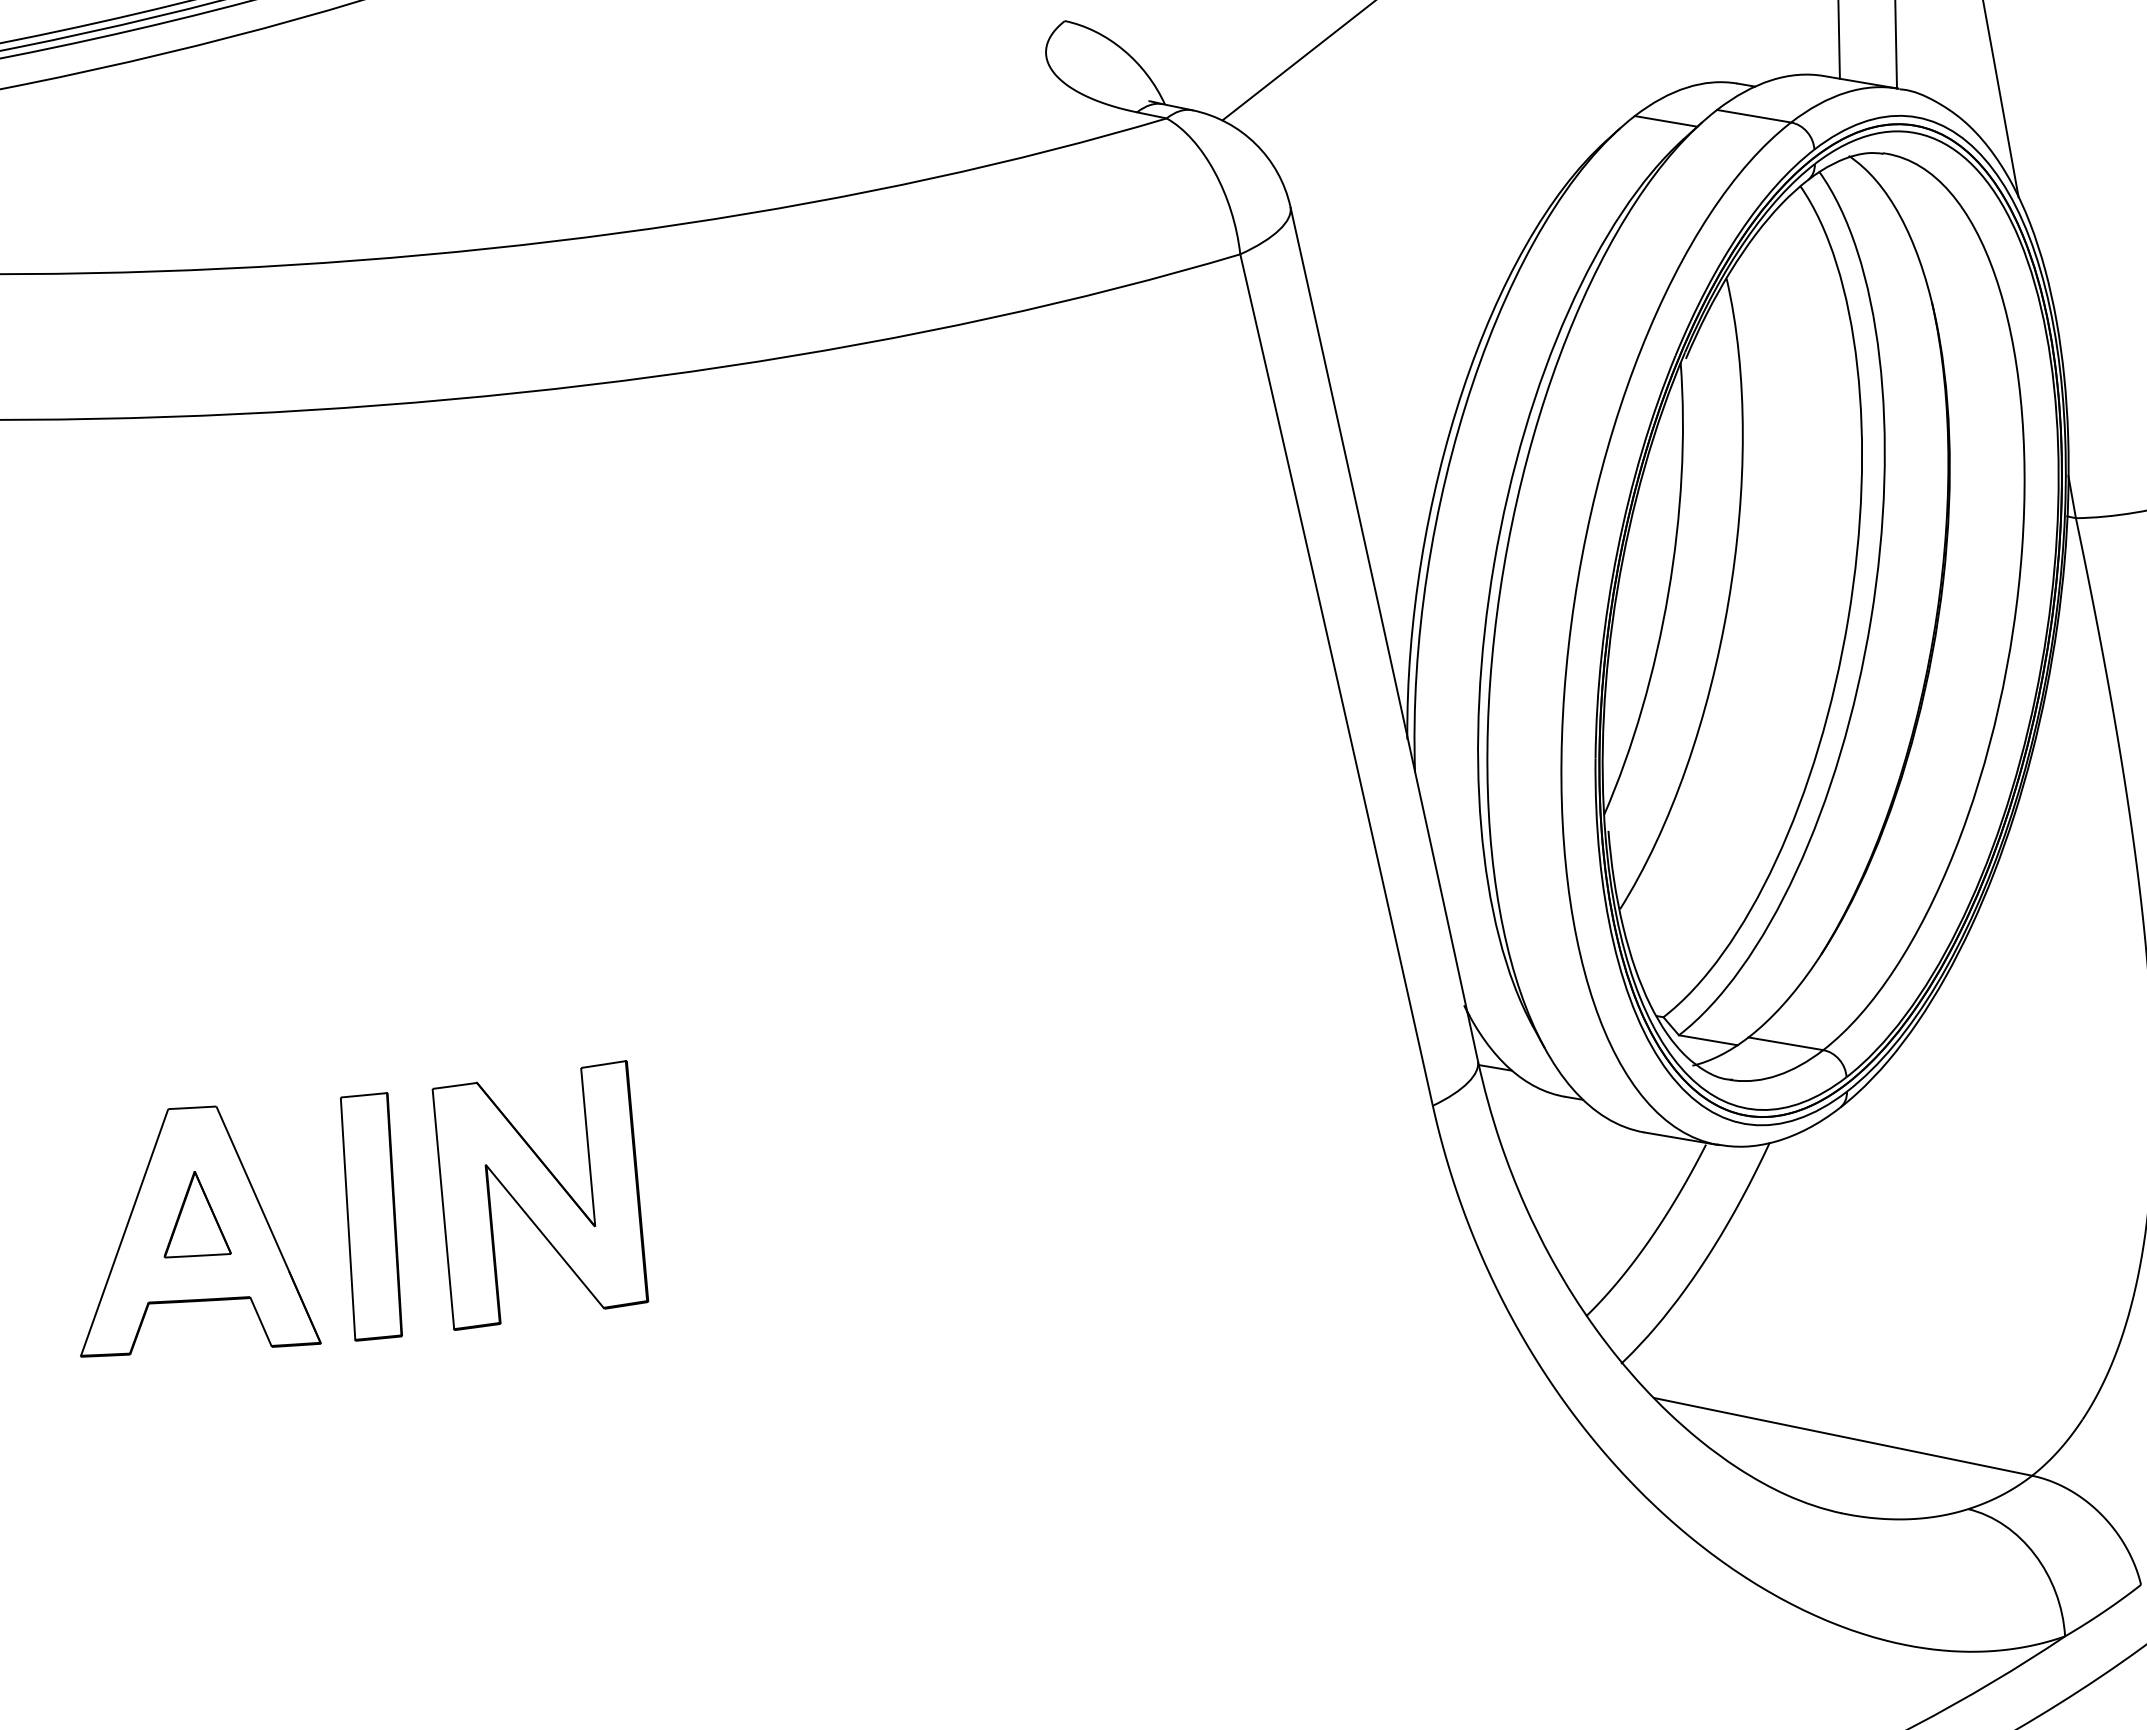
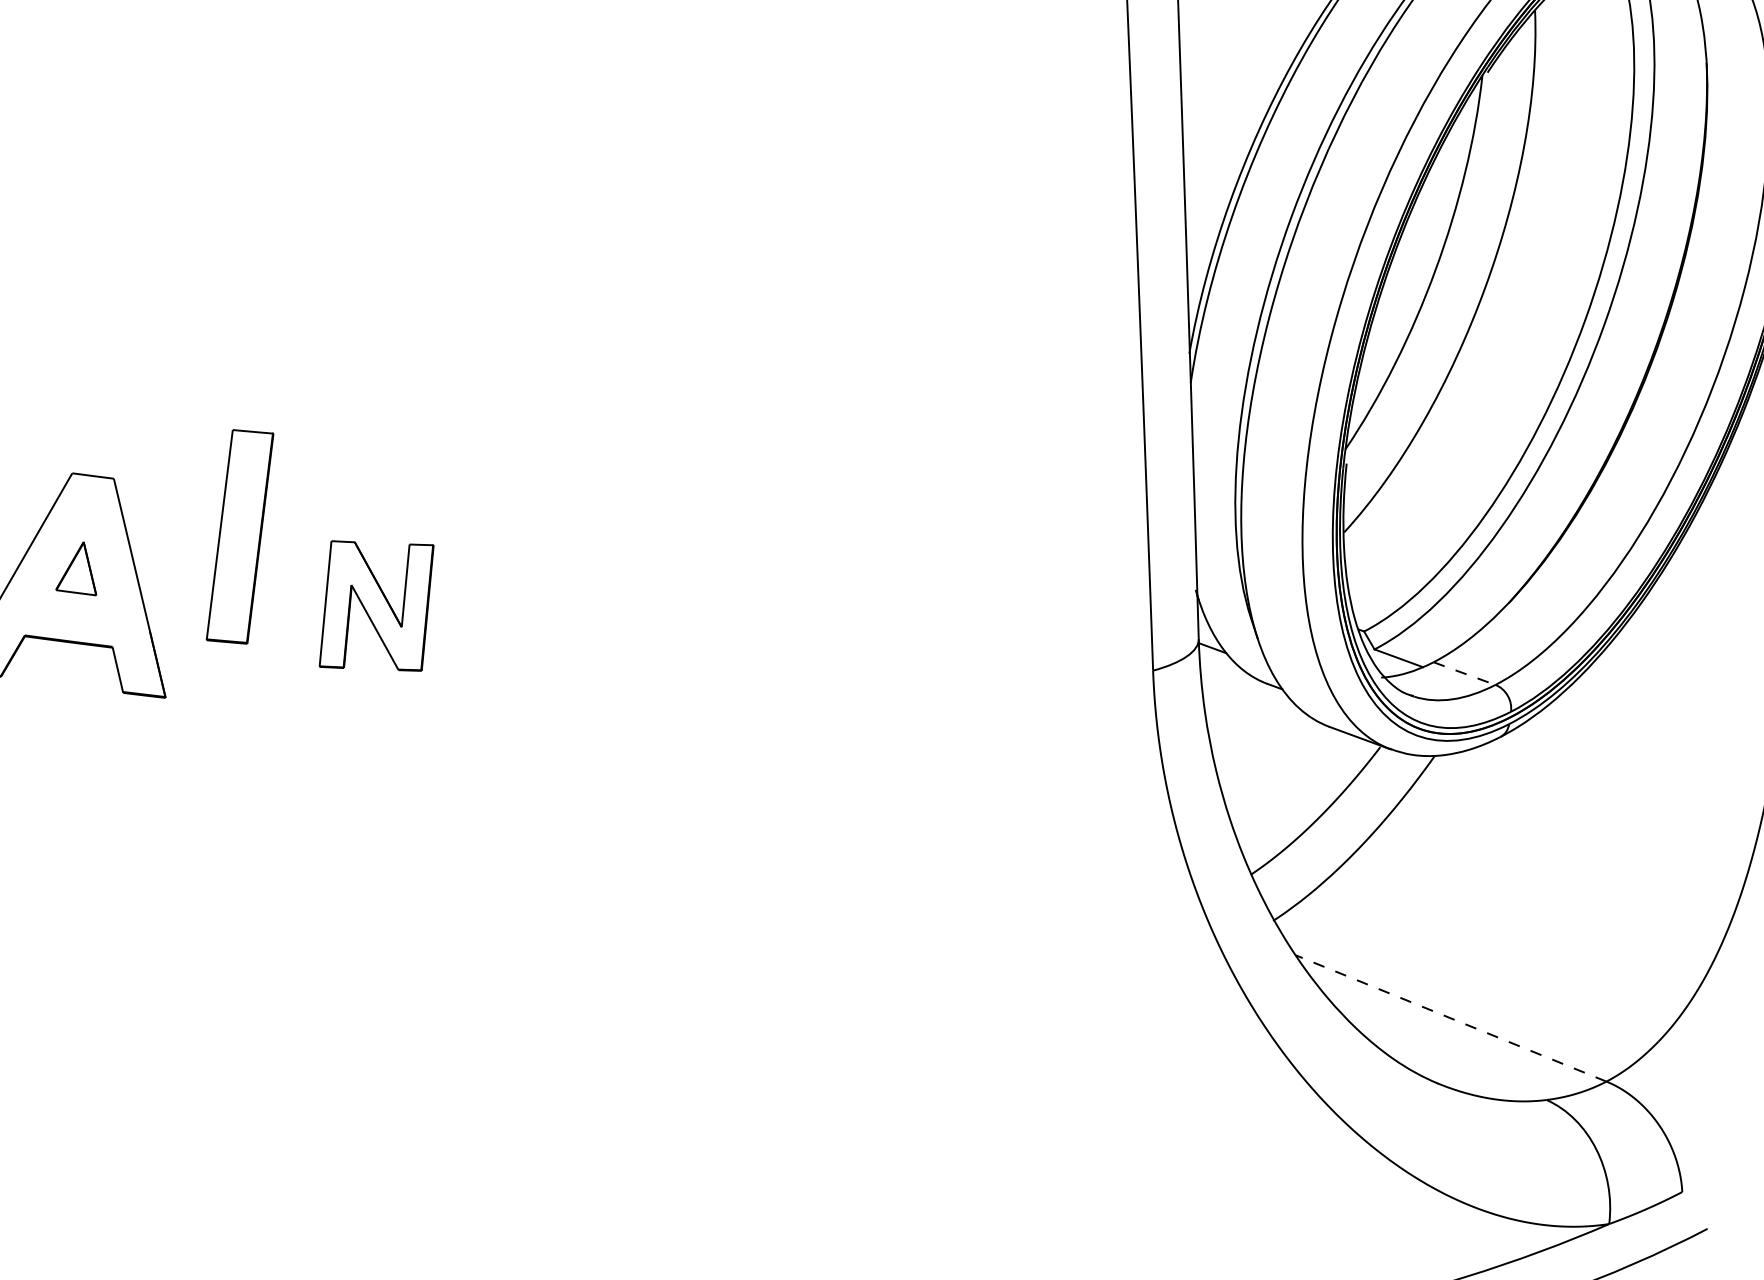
line: (1785, 1043) -> (1464, 673), solid -> dashed
part: (540, 1195) -> (376, 606), size x0.6
part: (197, 1214) -> (80, 567), size x0.7
part: (371, 1216) -> (240, 536), moved
line: (1843, 1436) -> (1451, 1018), solid -> dashed

